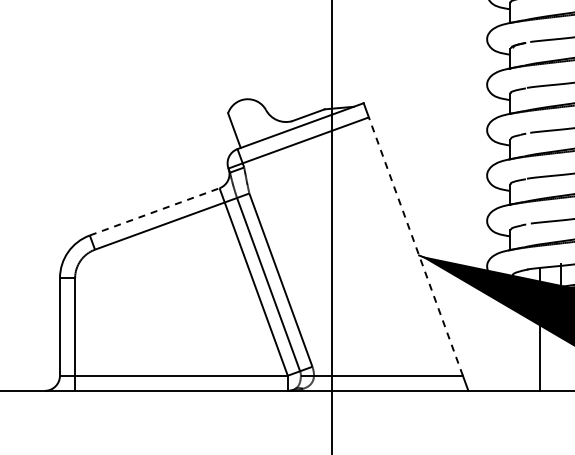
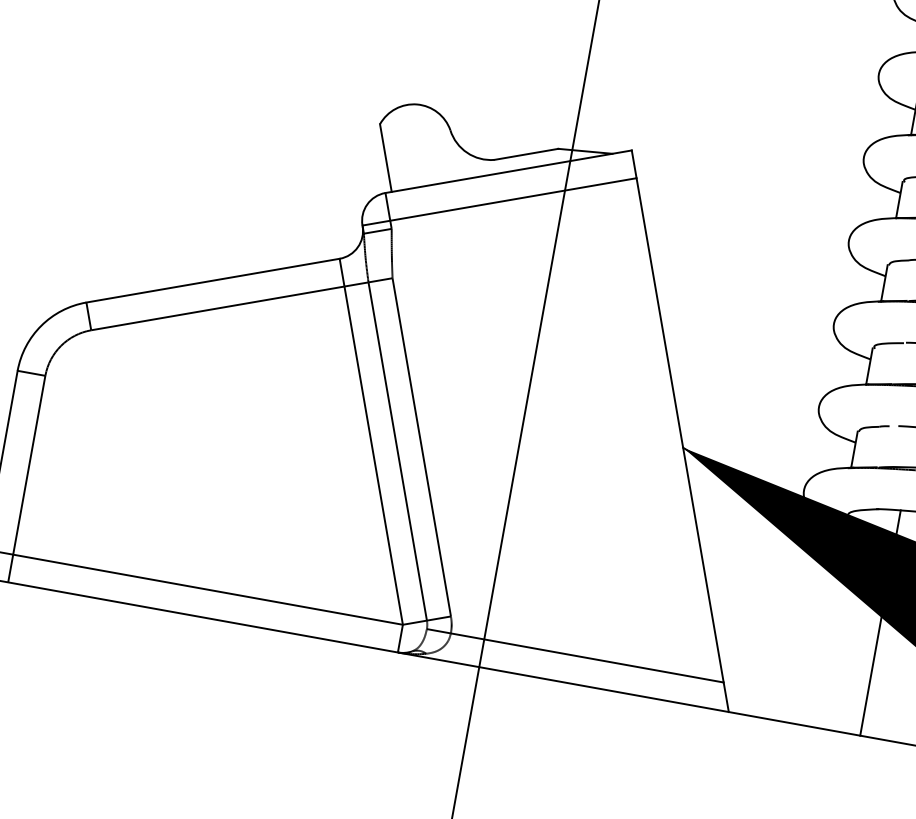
line: (155, 211) -> (214, 280), dashed -> solid
line: (415, 246) -> (679, 430), dashed -> solid

